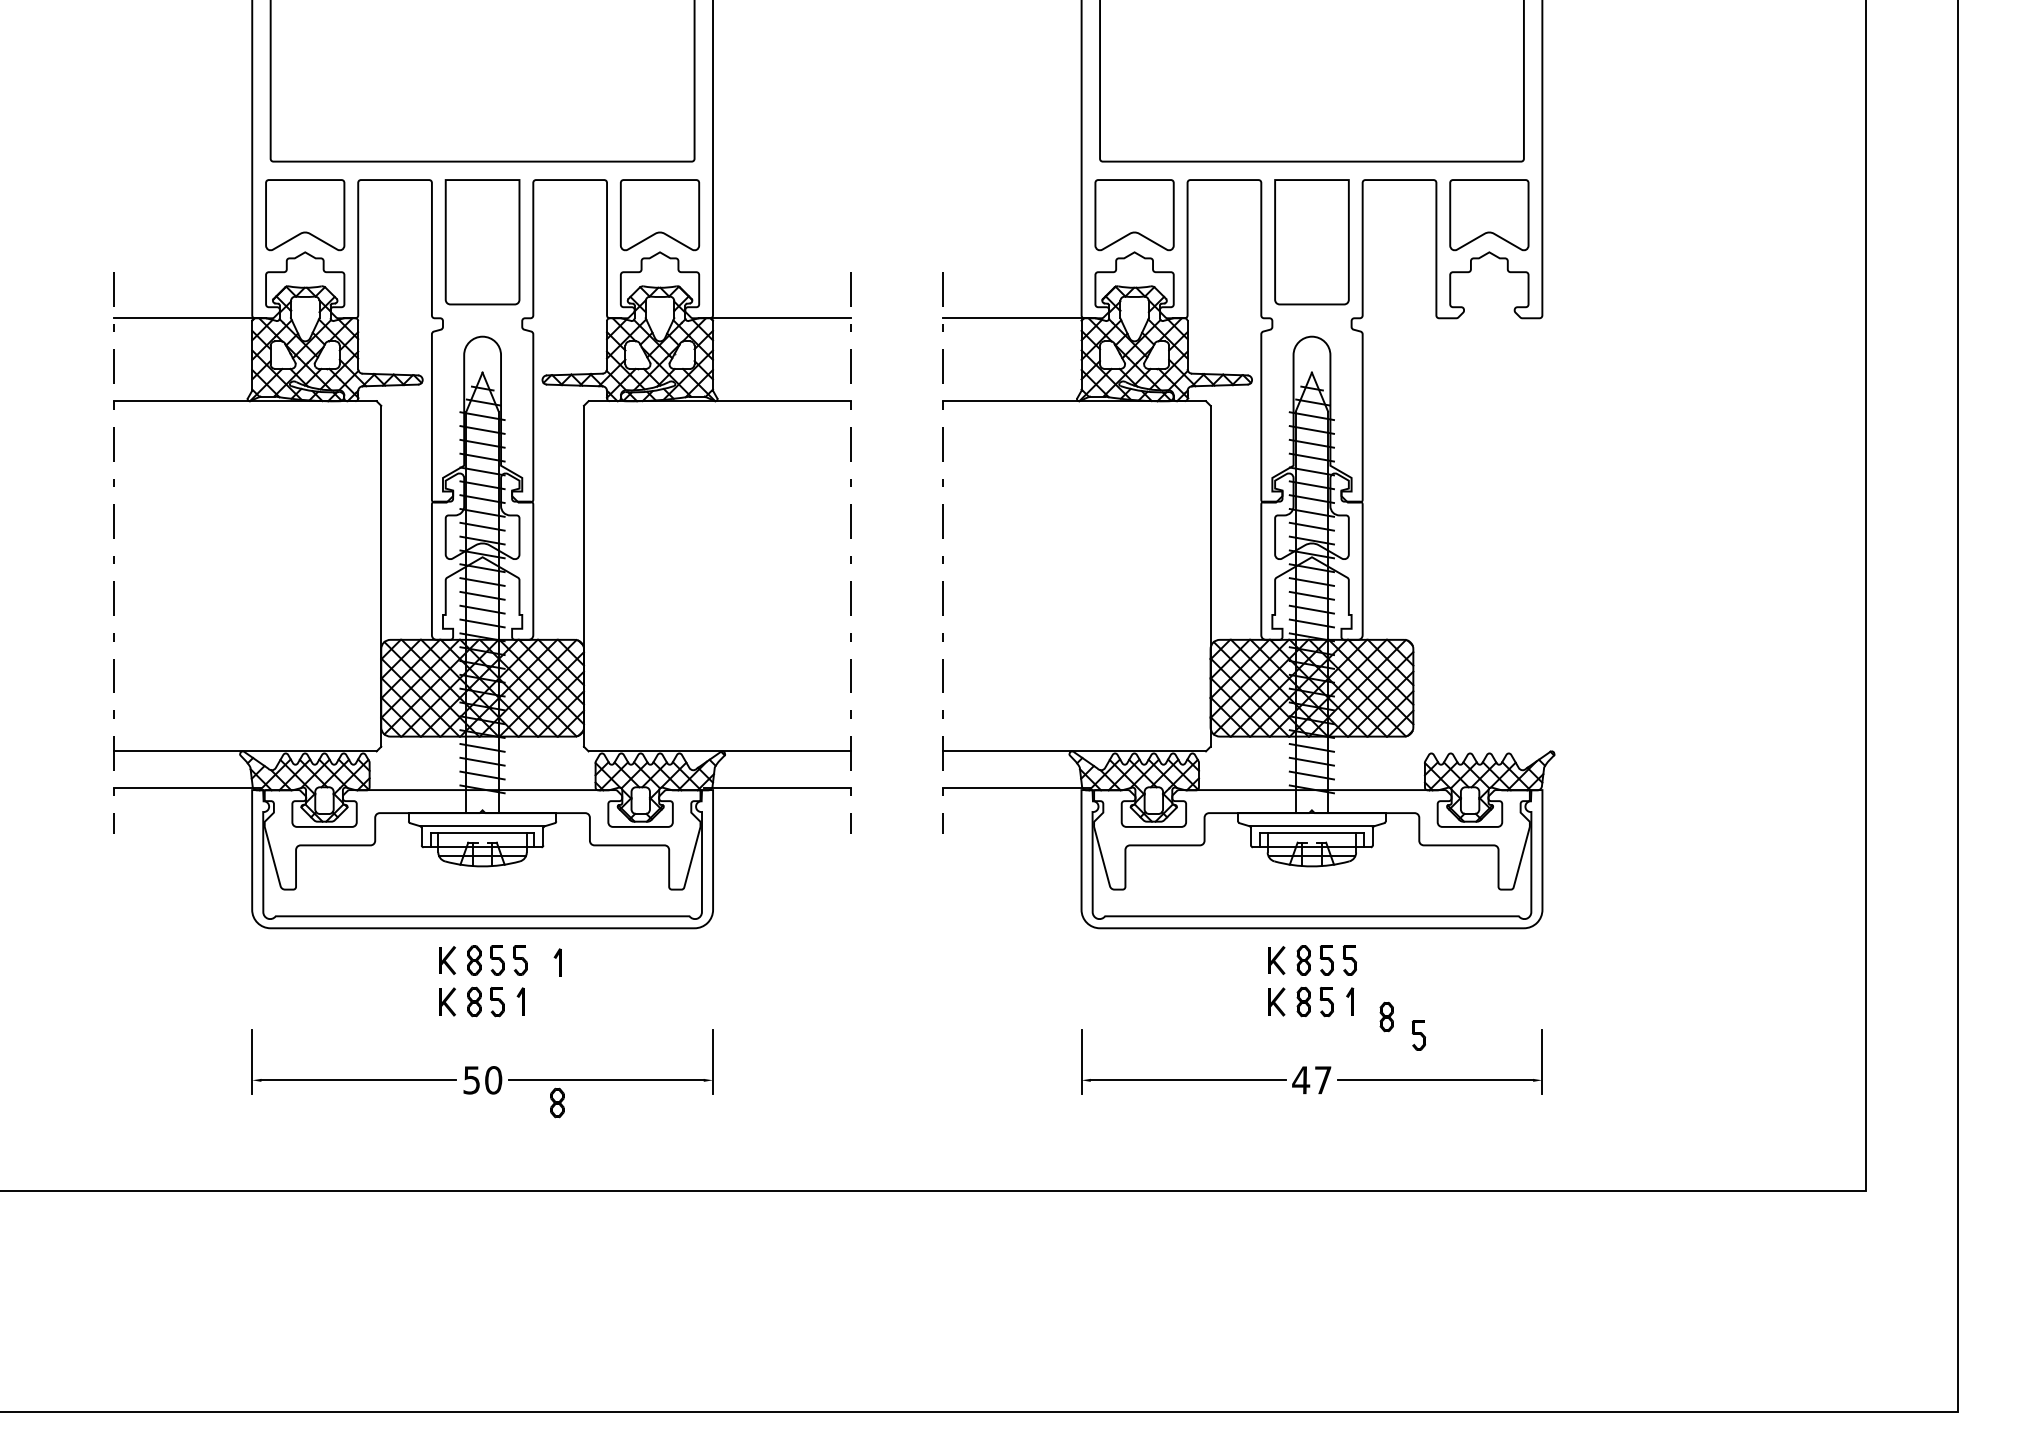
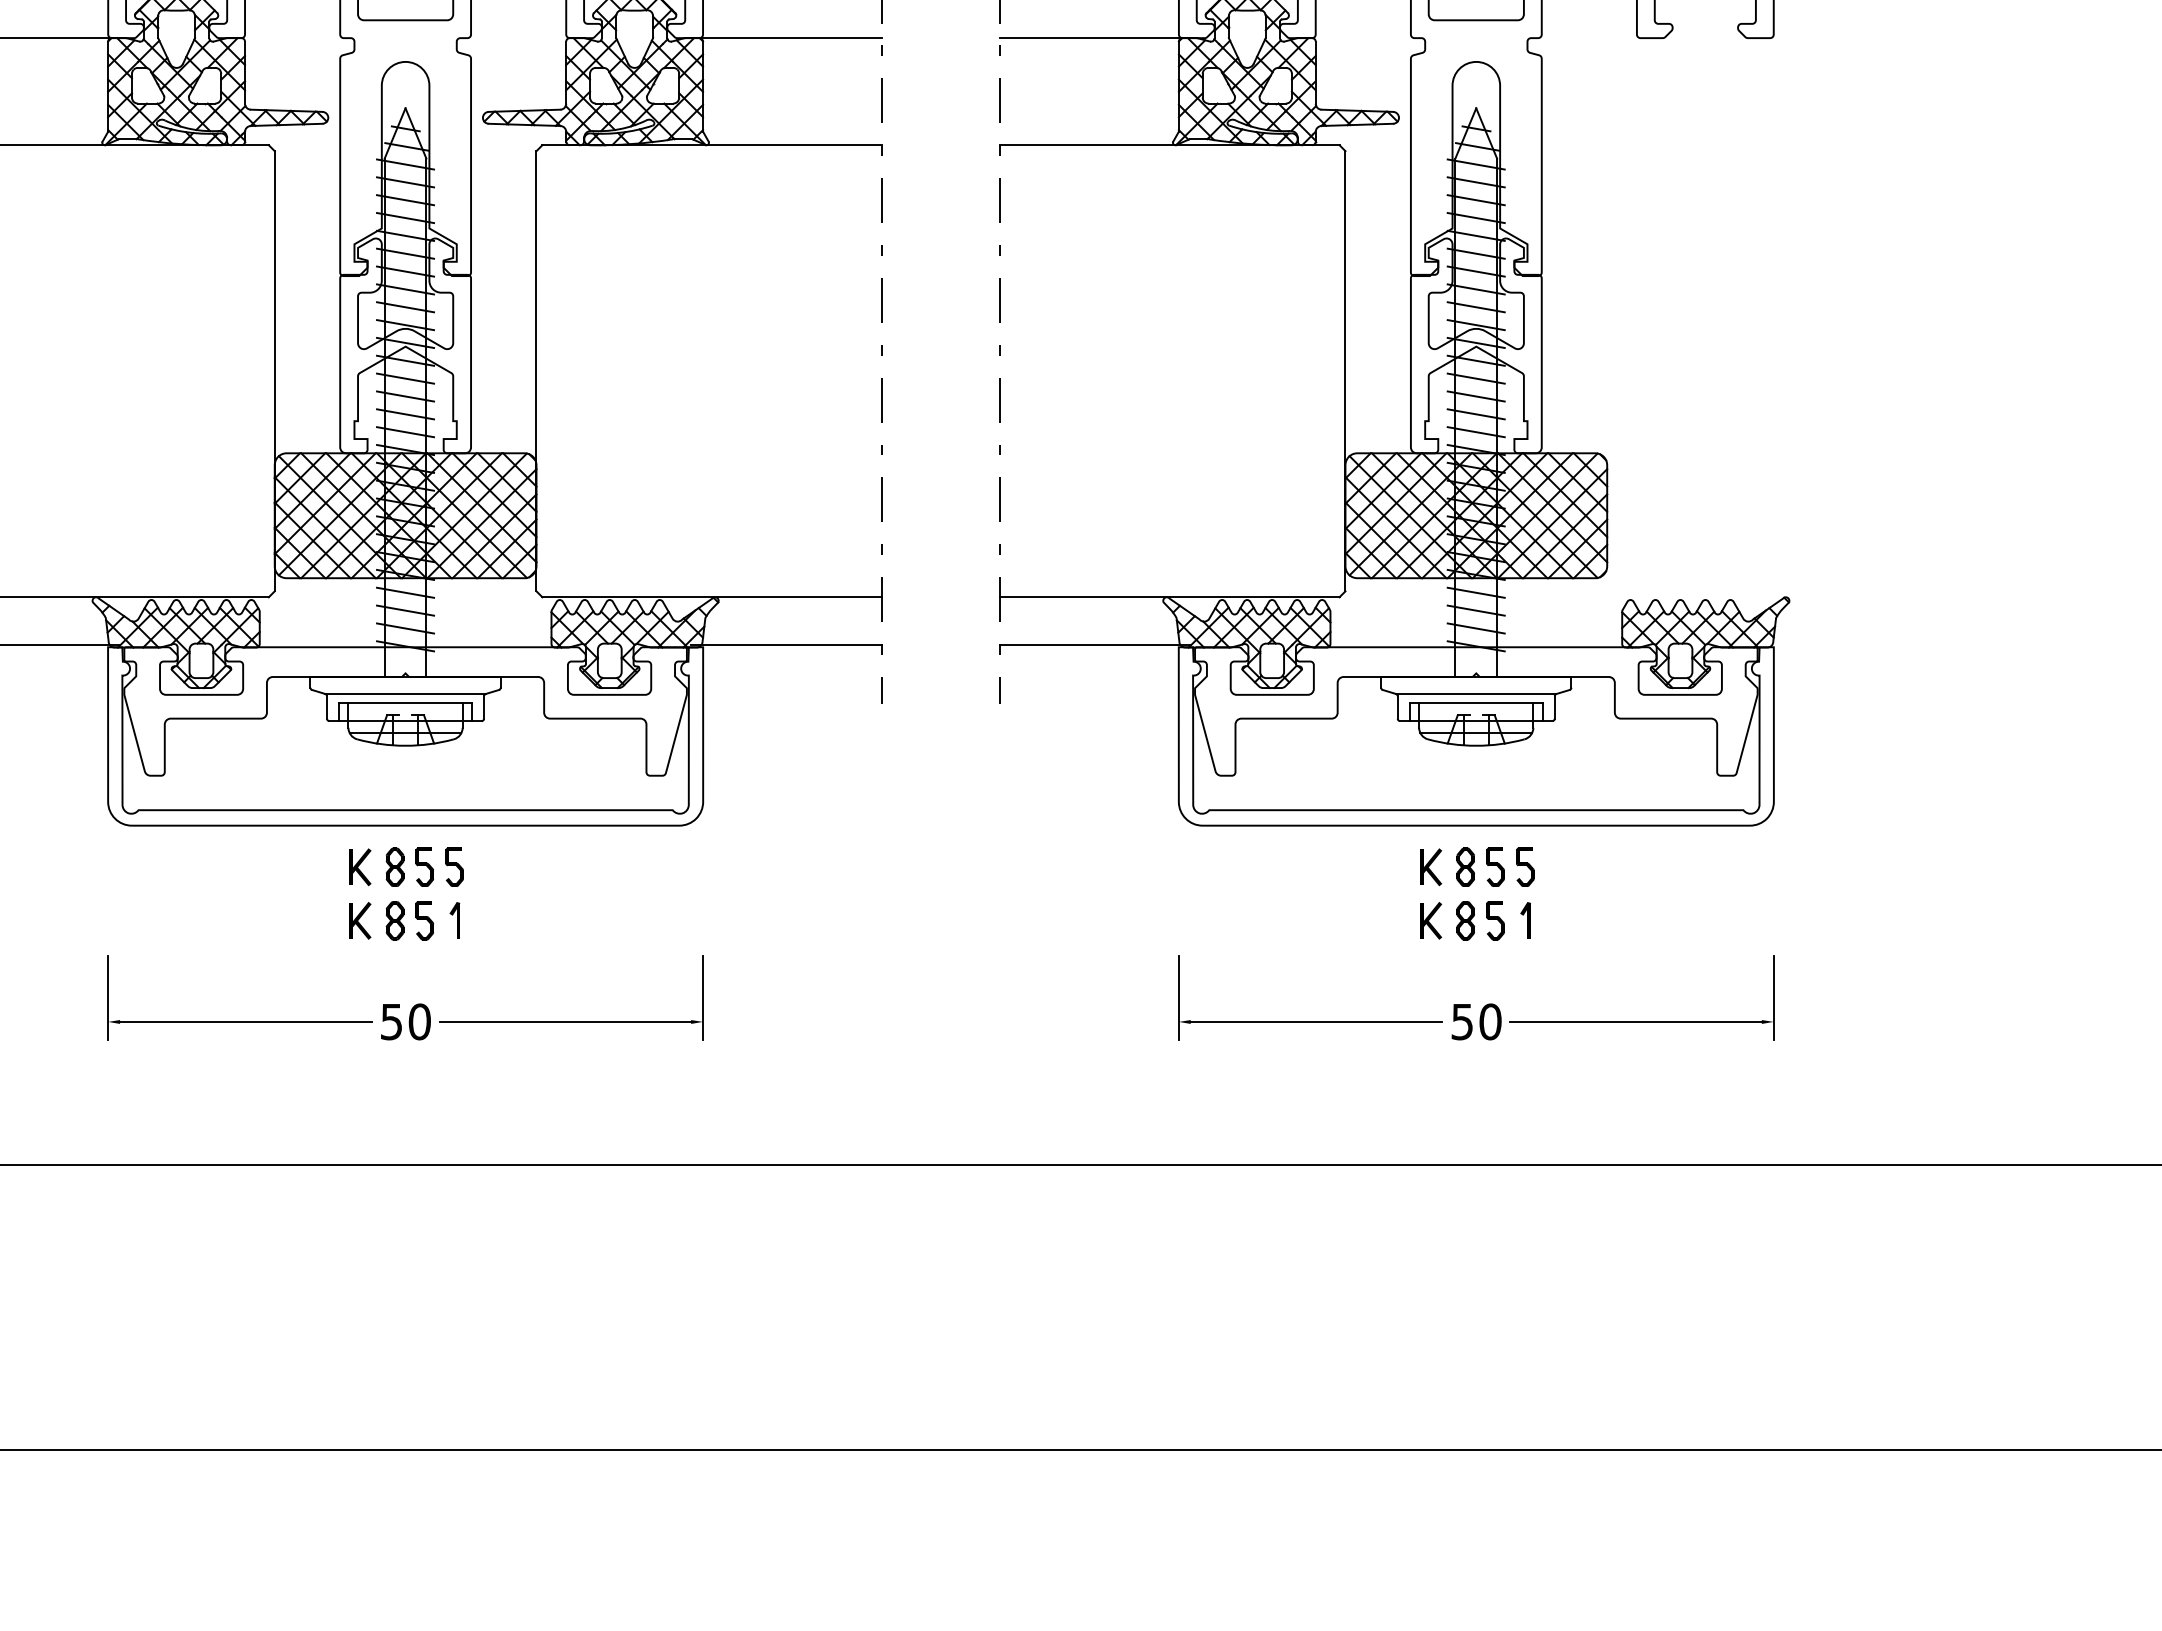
part: (557, 962) -> (502, 869), removed
part: (1386, 1016) -> (1572, 939), removed
part: (1418, 1035) -> (1613, 964), removed
text: (1311, 1080) -> (1475, 1022), 47 -> 50
part: (557, 1102) -> (502, 1050), removed

